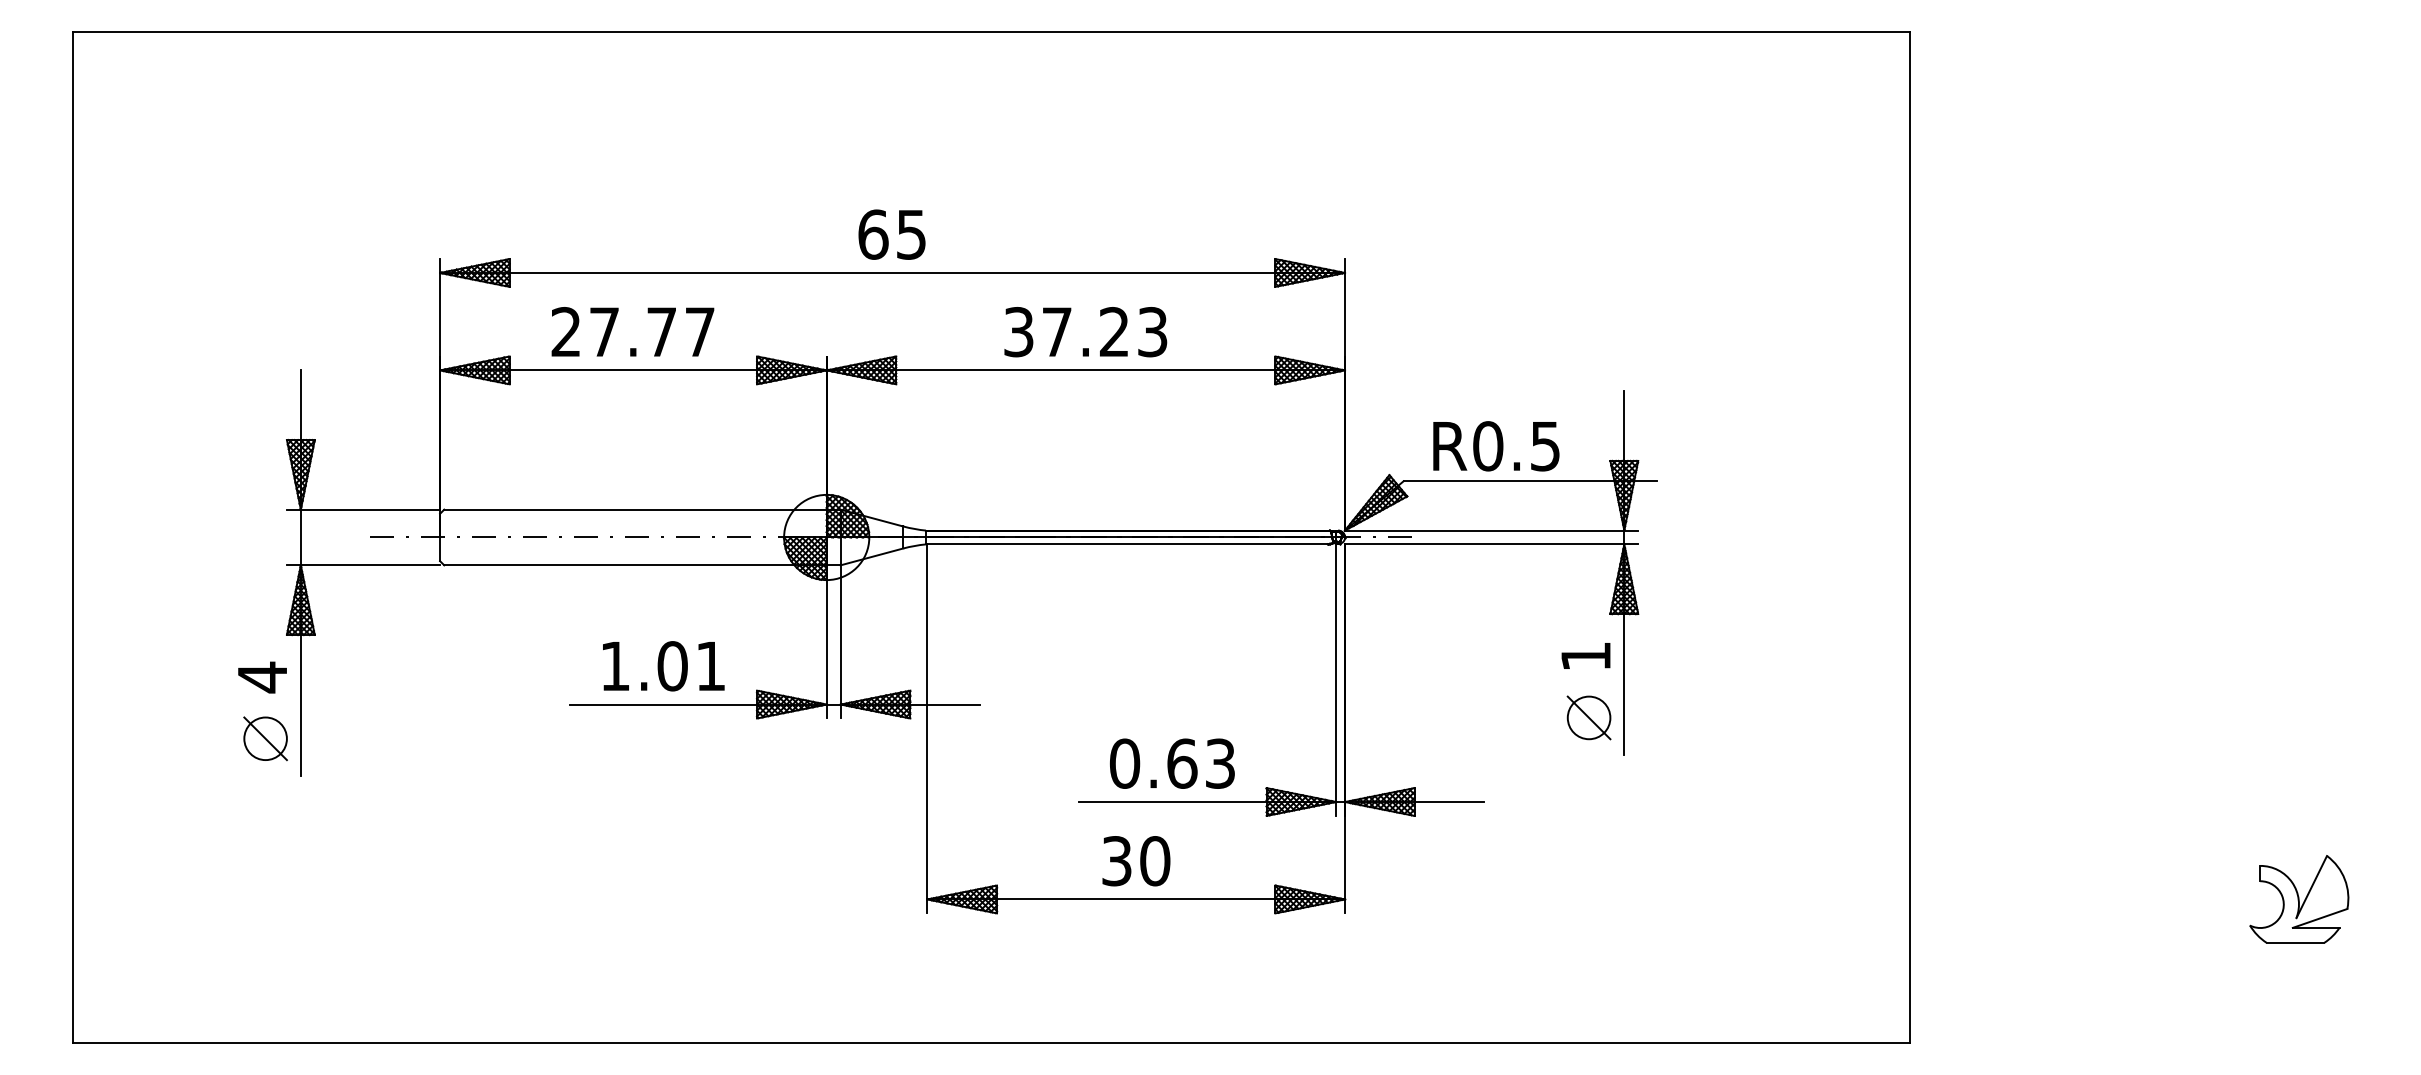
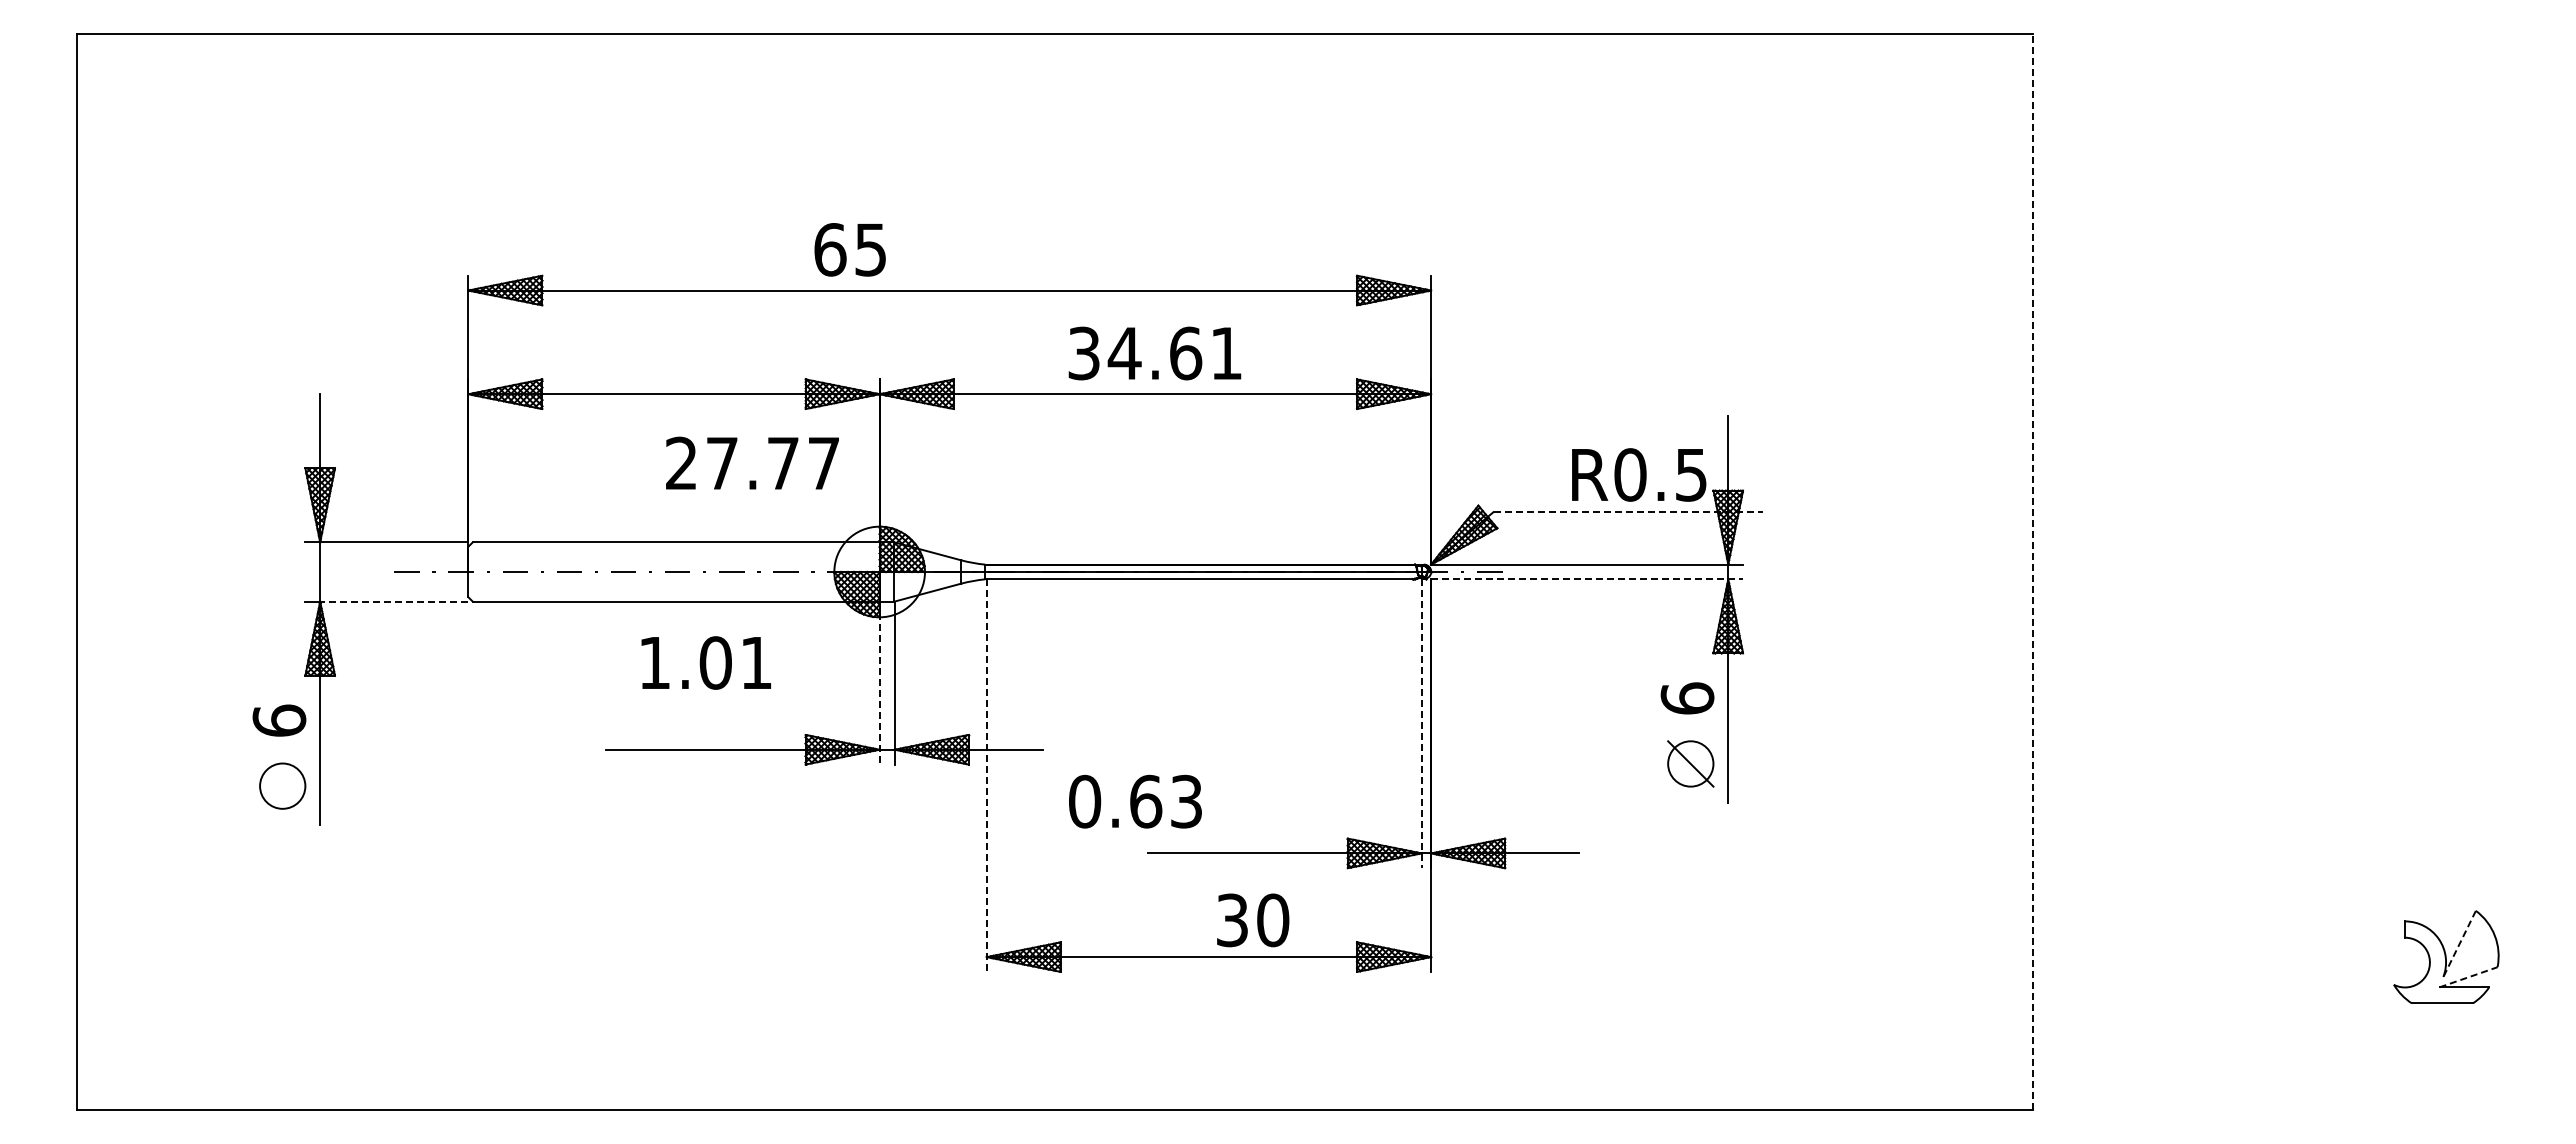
text: (891, 234) -> (849, 249), moved
text: (632, 331) -> (752, 462), moved
text: (1103, 332) -> (1174, 353), 37.23 -> 34.61
text: (1496, 445) -> (1639, 474), moved
line: (1530, 481) -> (1628, 512), solid -> dashed
line: (1910, 537) -> (2032, 572), solid -> dashed
line: (1492, 544) -> (1587, 579), solid -> dashed
line: (369, 565) -> (393, 601), solid -> dashed
line: (826, 642) -> (879, 683), solid -> dashed
text: (1585, 656) -> (1687, 698), 1 -> 6
text: (663, 665) -> (705, 662), moved
text: (262, 677) -> (279, 720), 4 -> 6
line: (1335, 680) -> (1421, 724), solid -> dashed
line: (927, 729) -> (986, 776), solid -> dashed
line: (265, 738) -> (282, 785), removed
text: (1172, 763) -> (1135, 801), moved
text: (1136, 861) -> (1253, 920), moved
line: (2311, 886) -> (2459, 943), solid -> dashed
line: (2320, 918) -> (2468, 977), solid -> dashed

